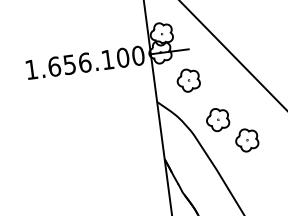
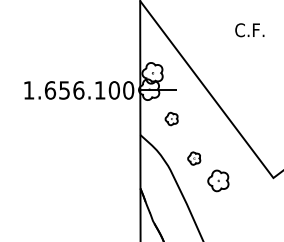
part: (188, 79) -> (171, 118), size x0.6
part: (218, 119) -> (194, 158), size x0.6

